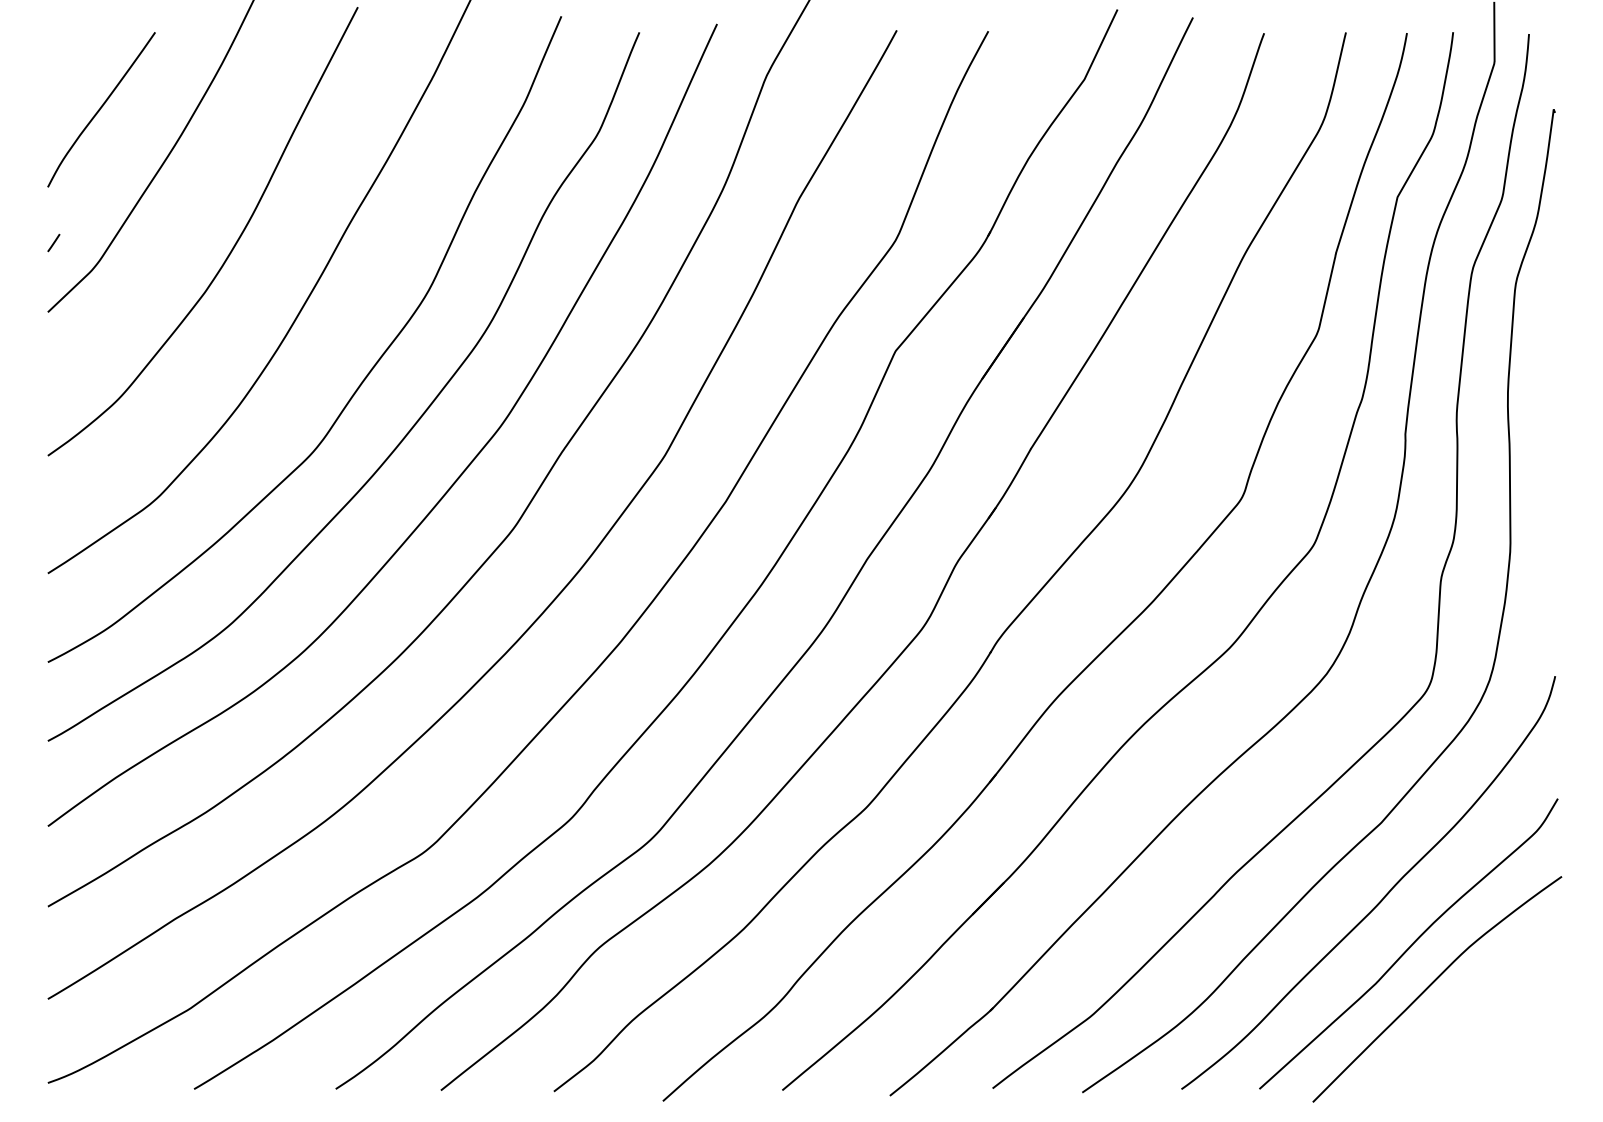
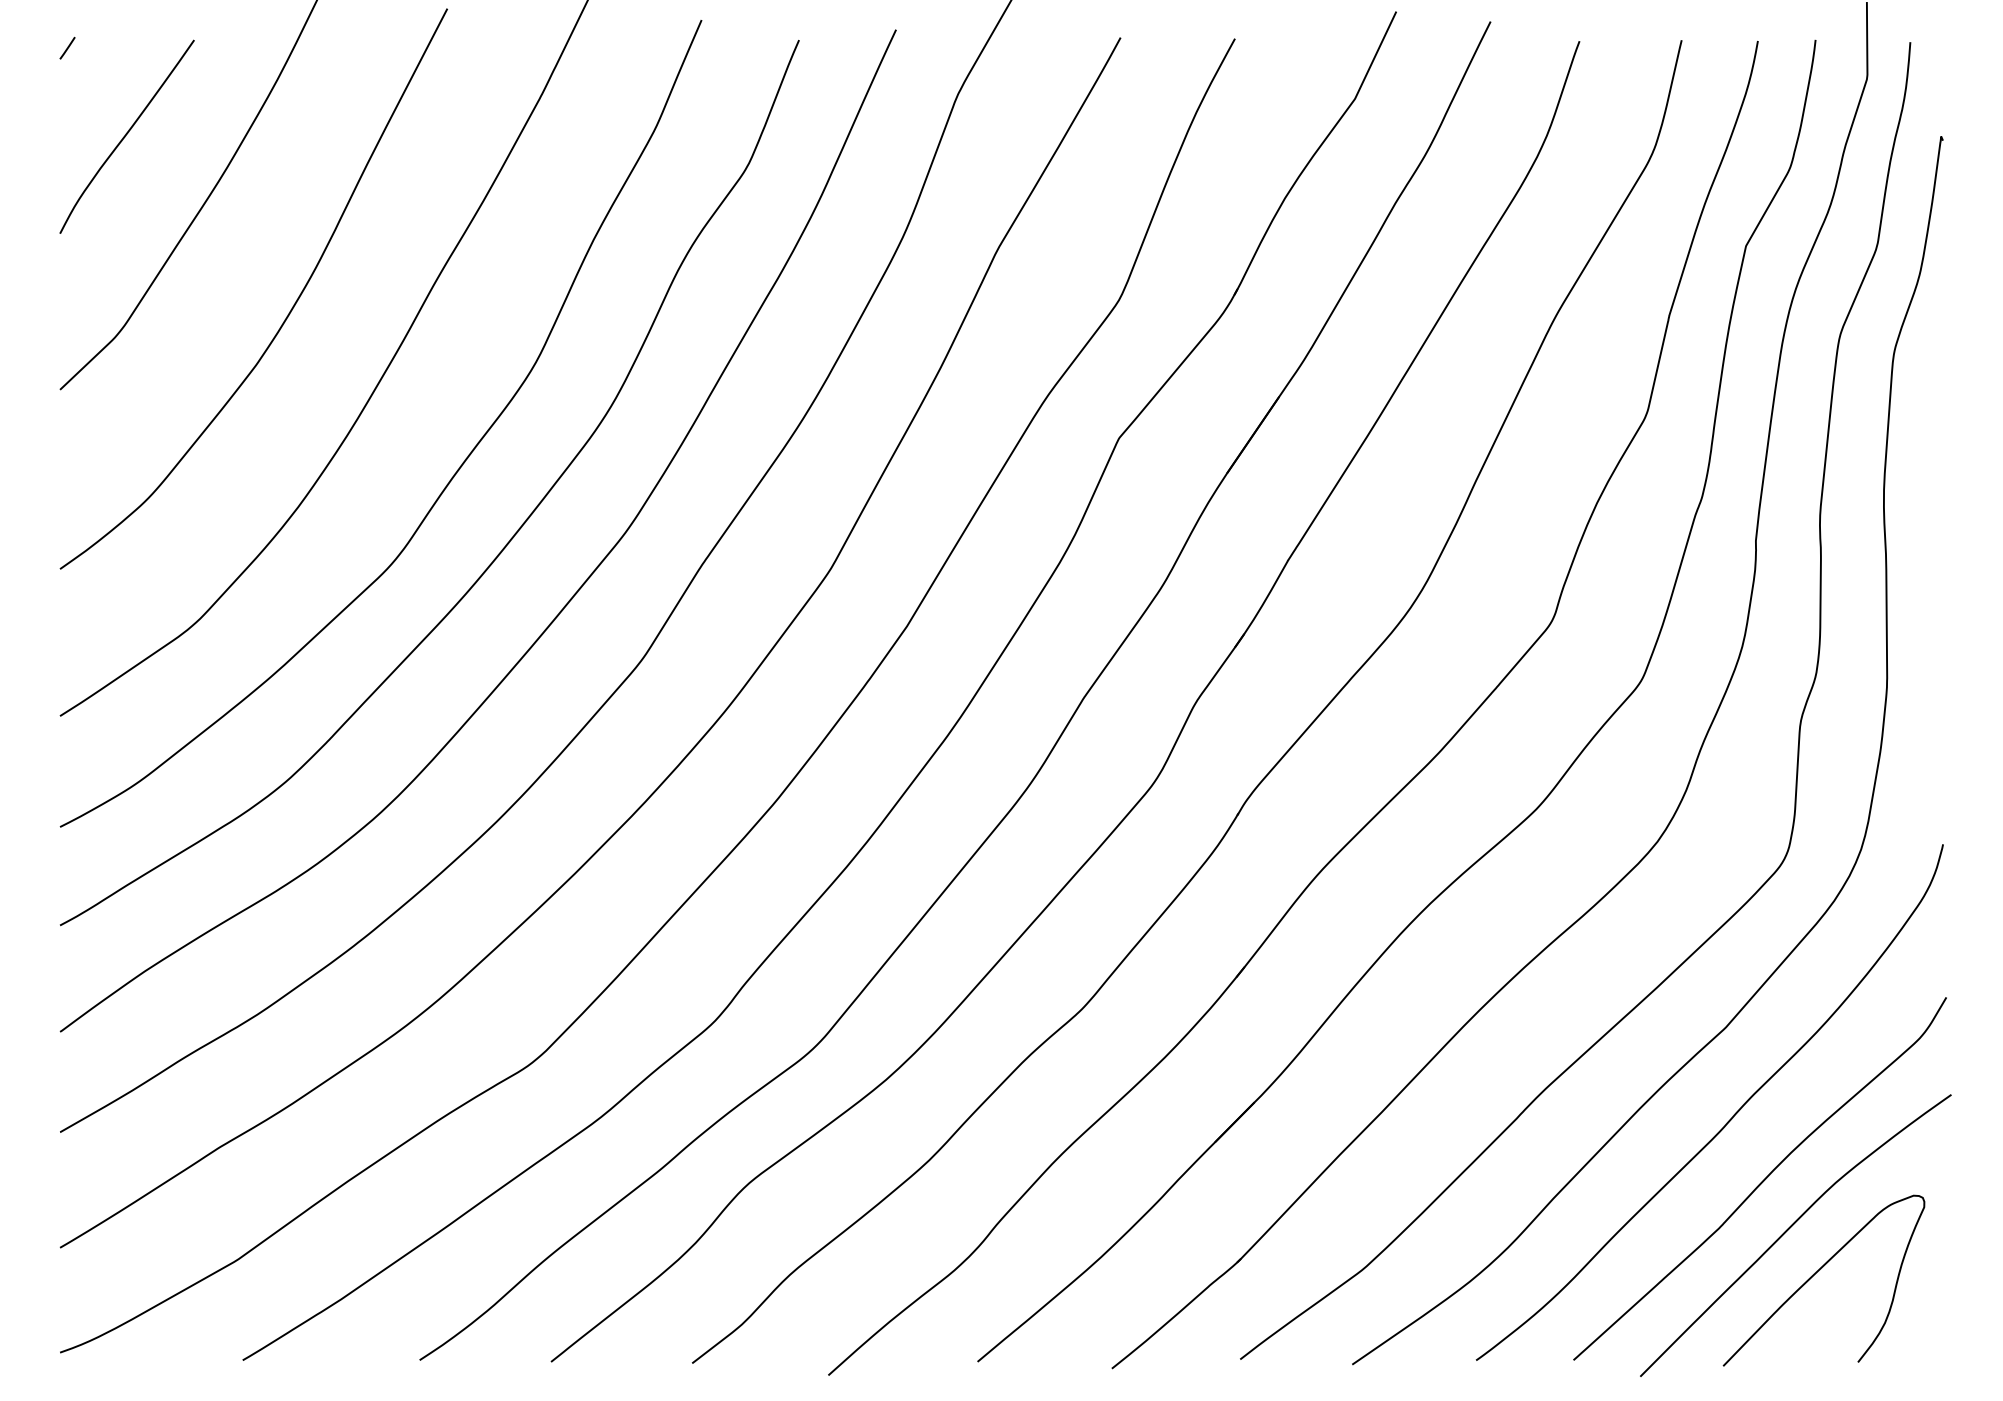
line: (53, 242) -> (67, 47), moved
curve: (1453, 1019) -> (1816, 1273), added

